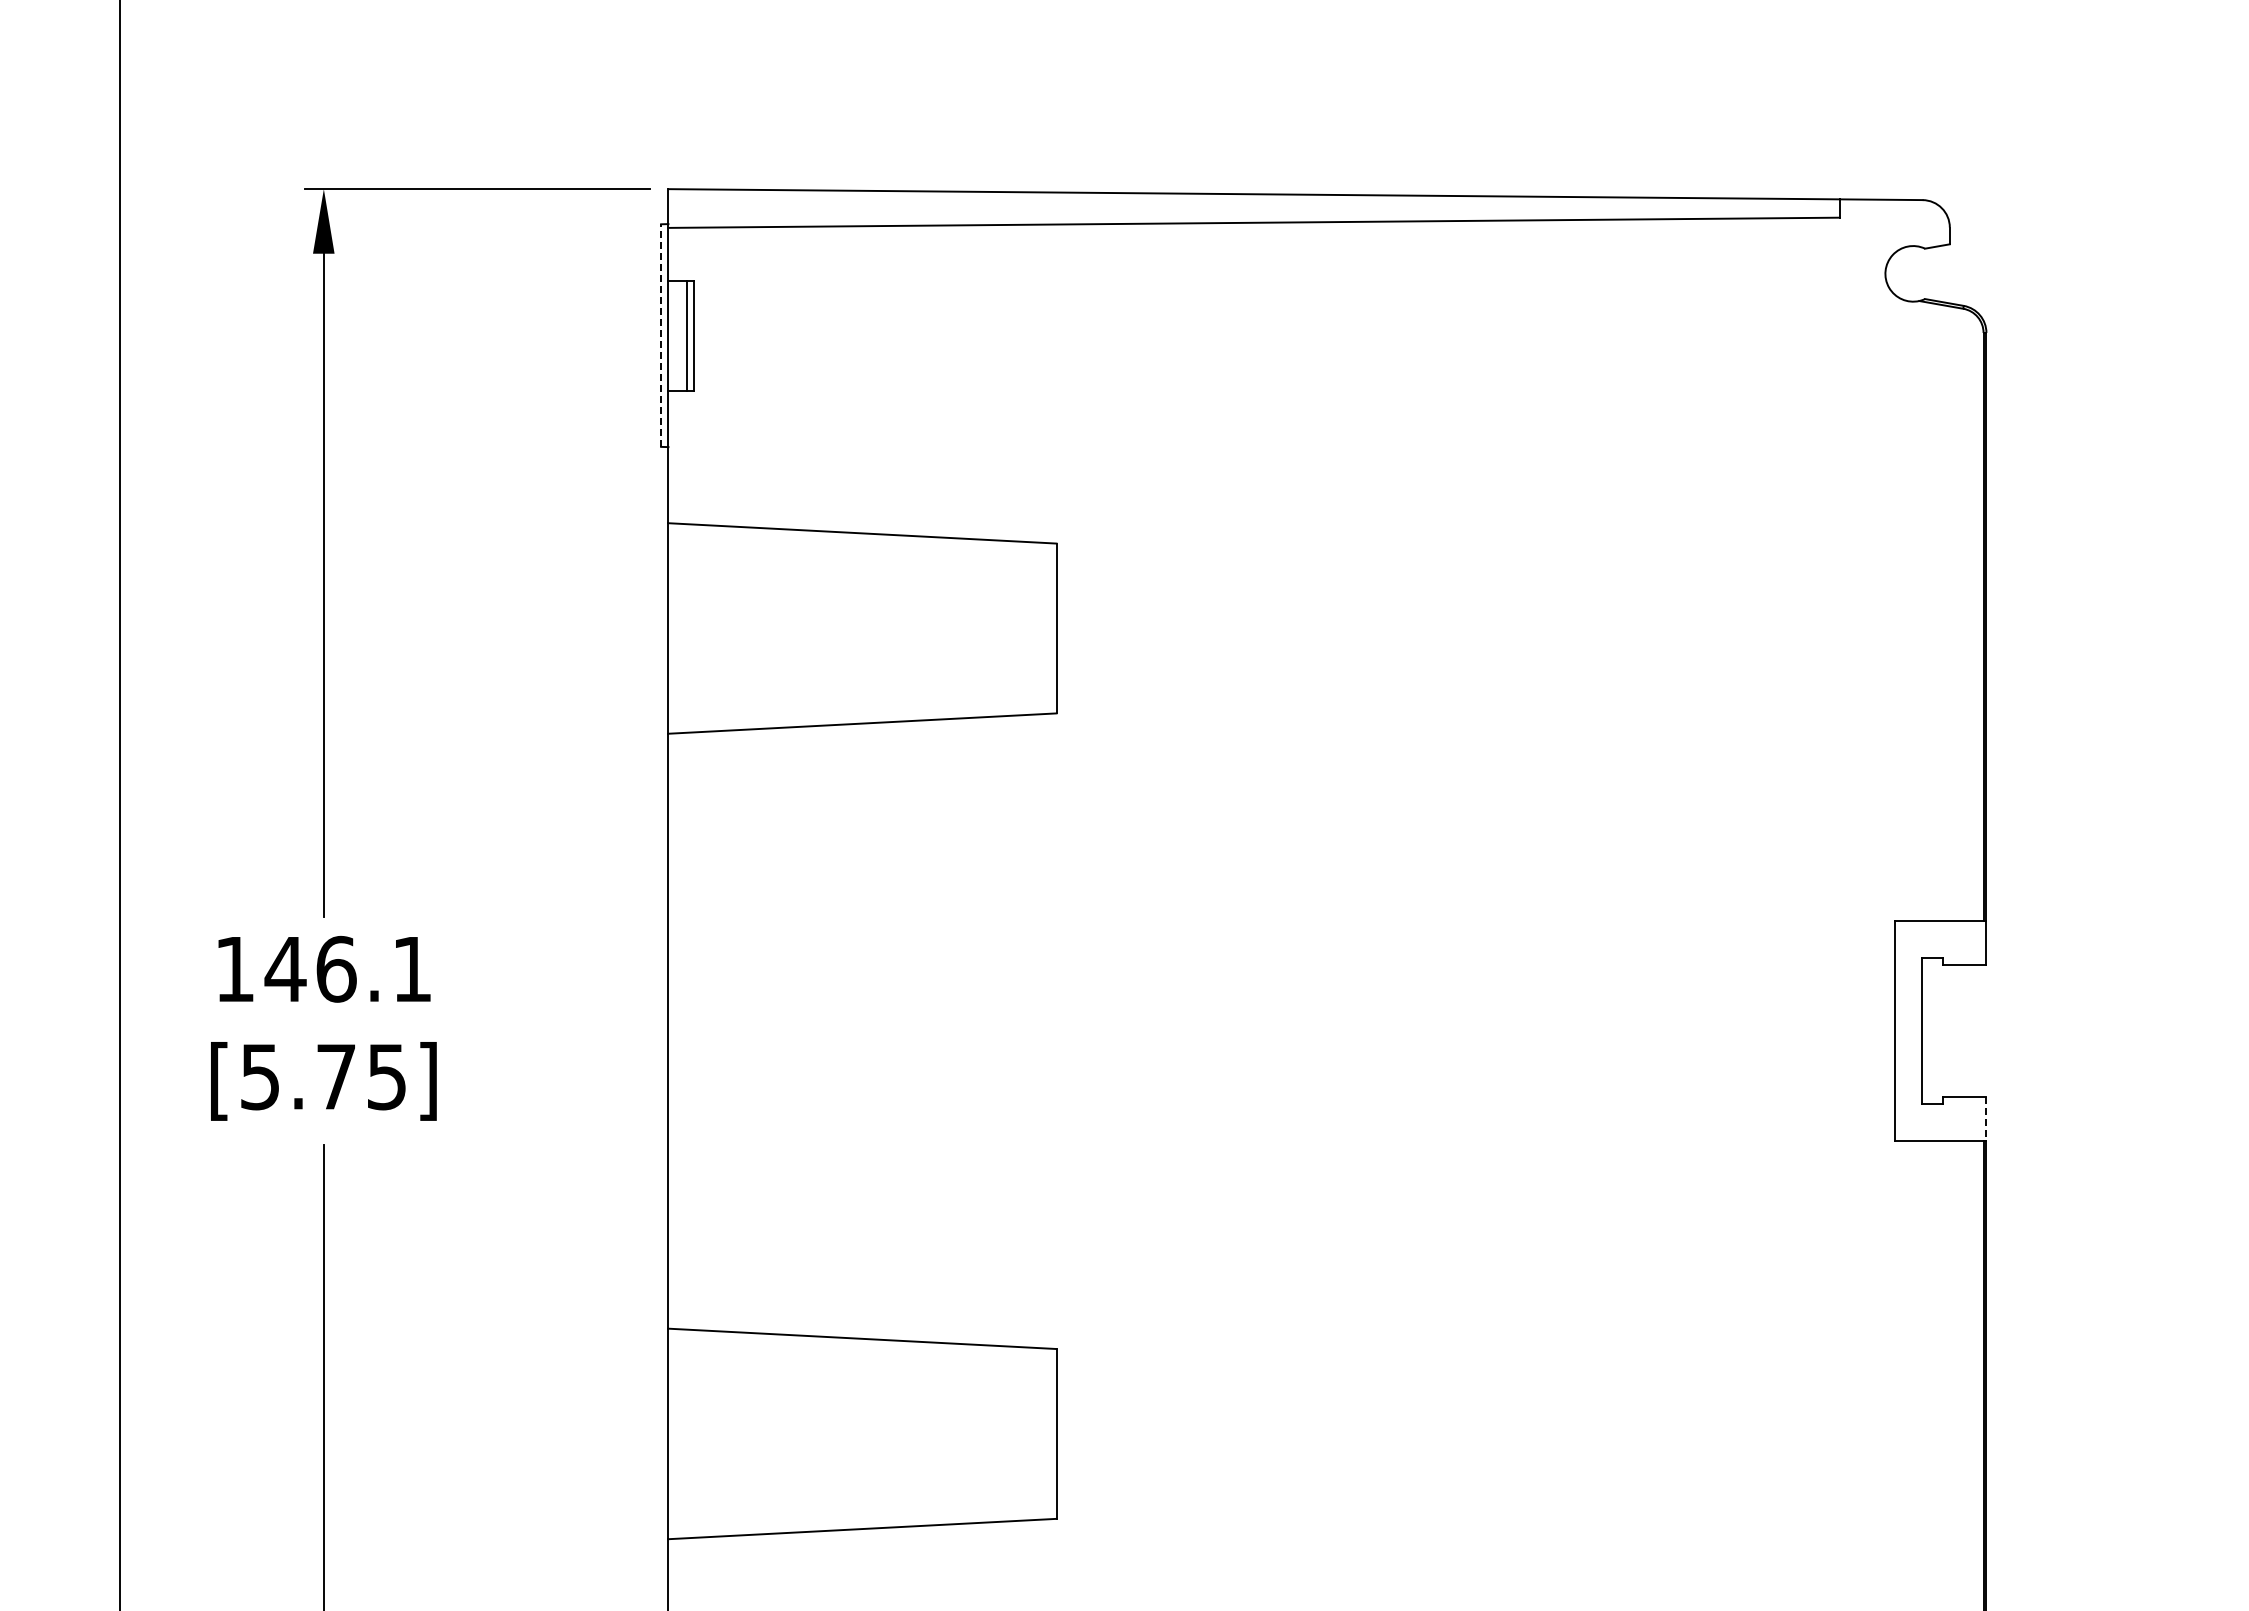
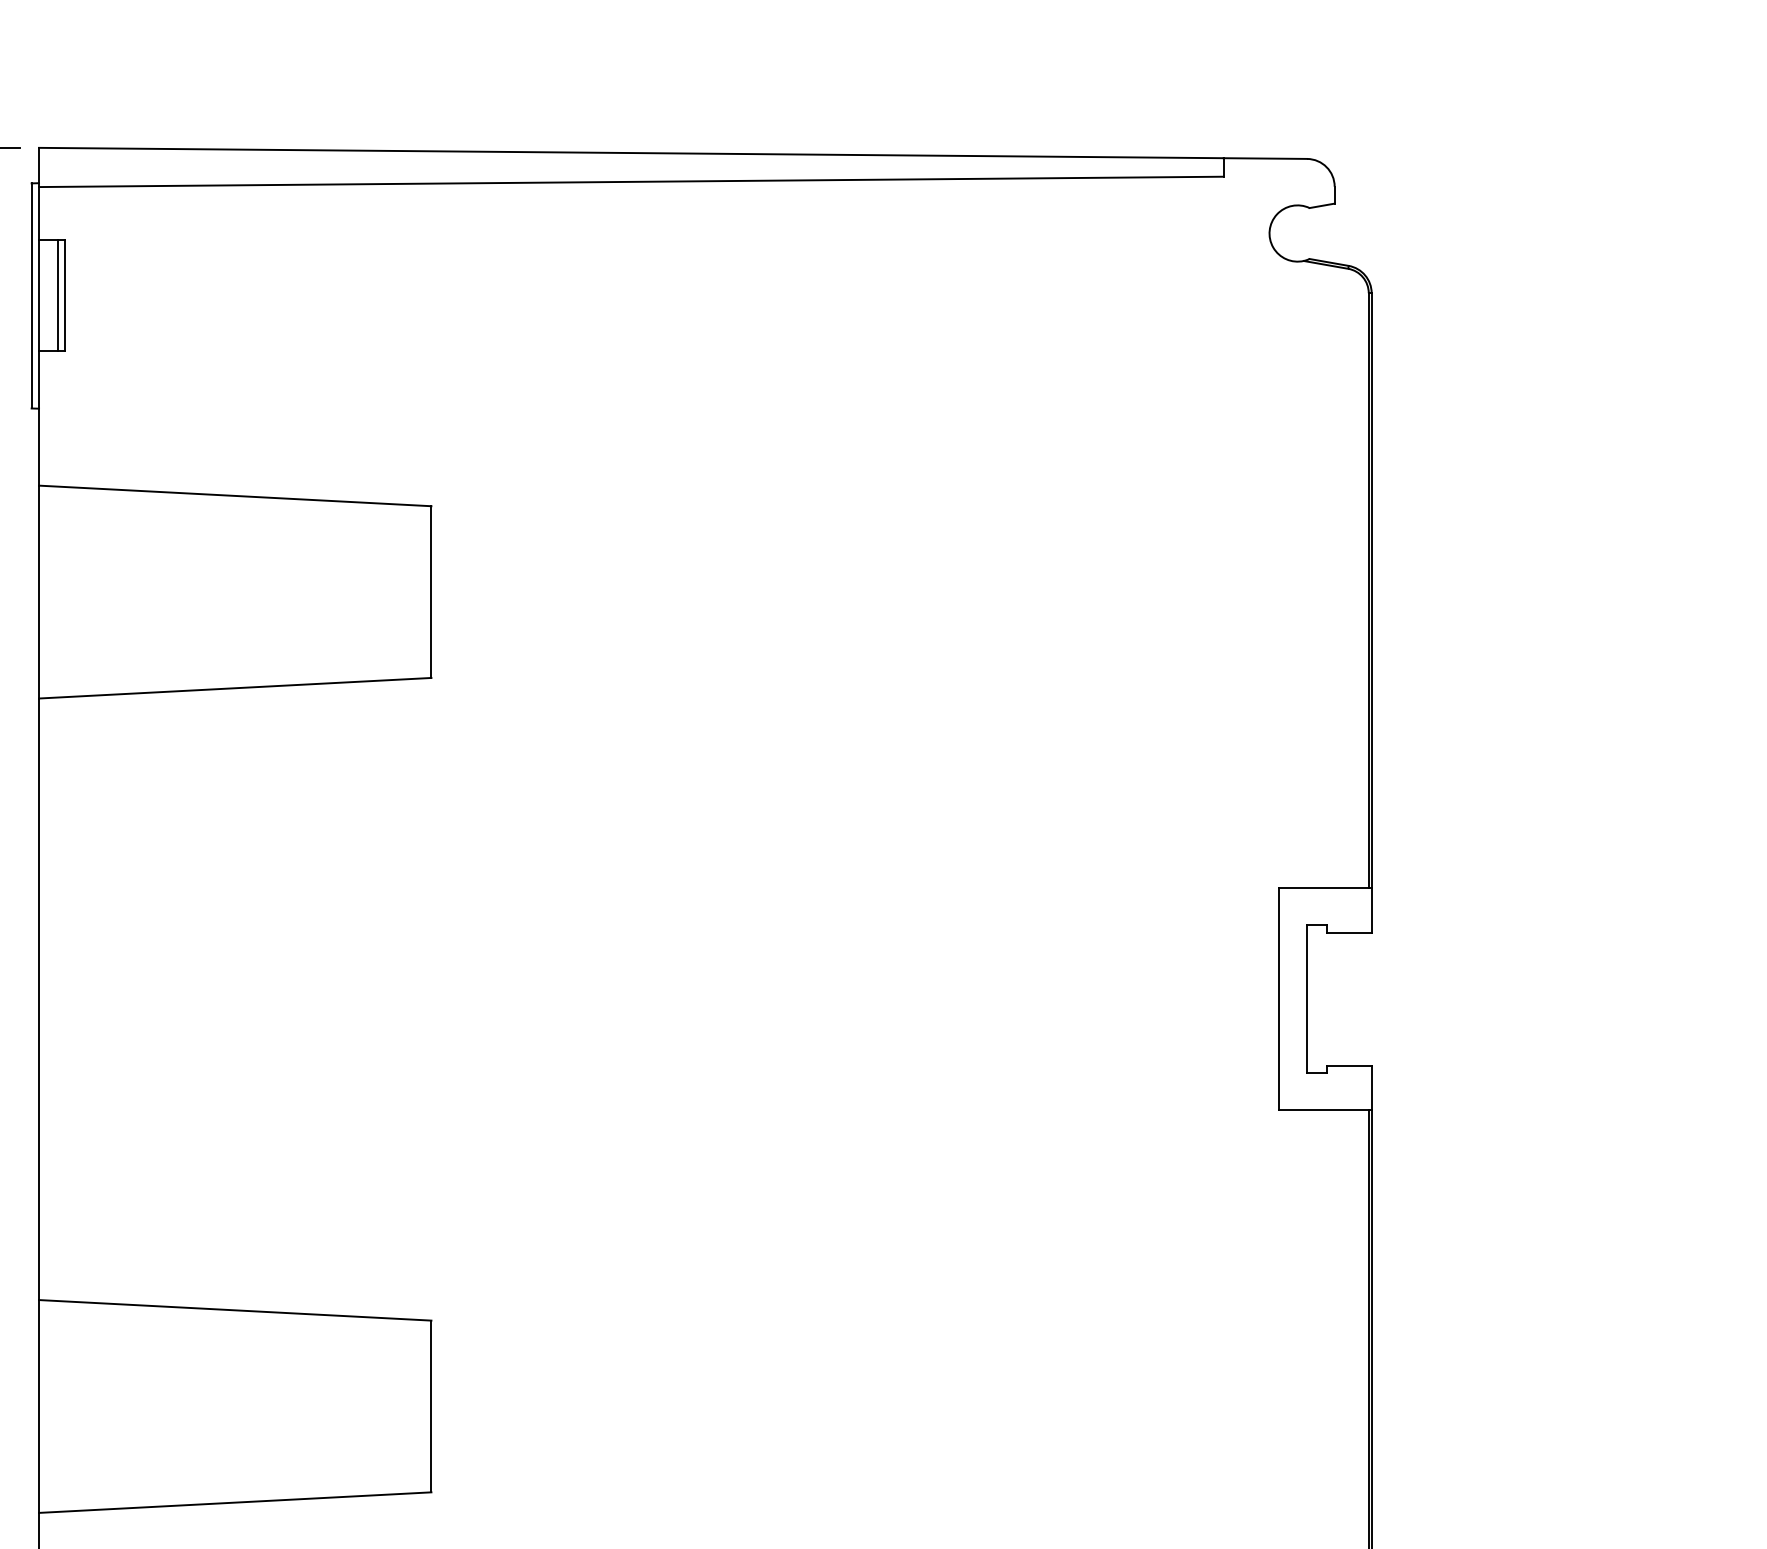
line: (661, 335) -> (32, 295), dashed -> solid
line: (1986, 1119) -> (1371, 1088), dashed -> solid

